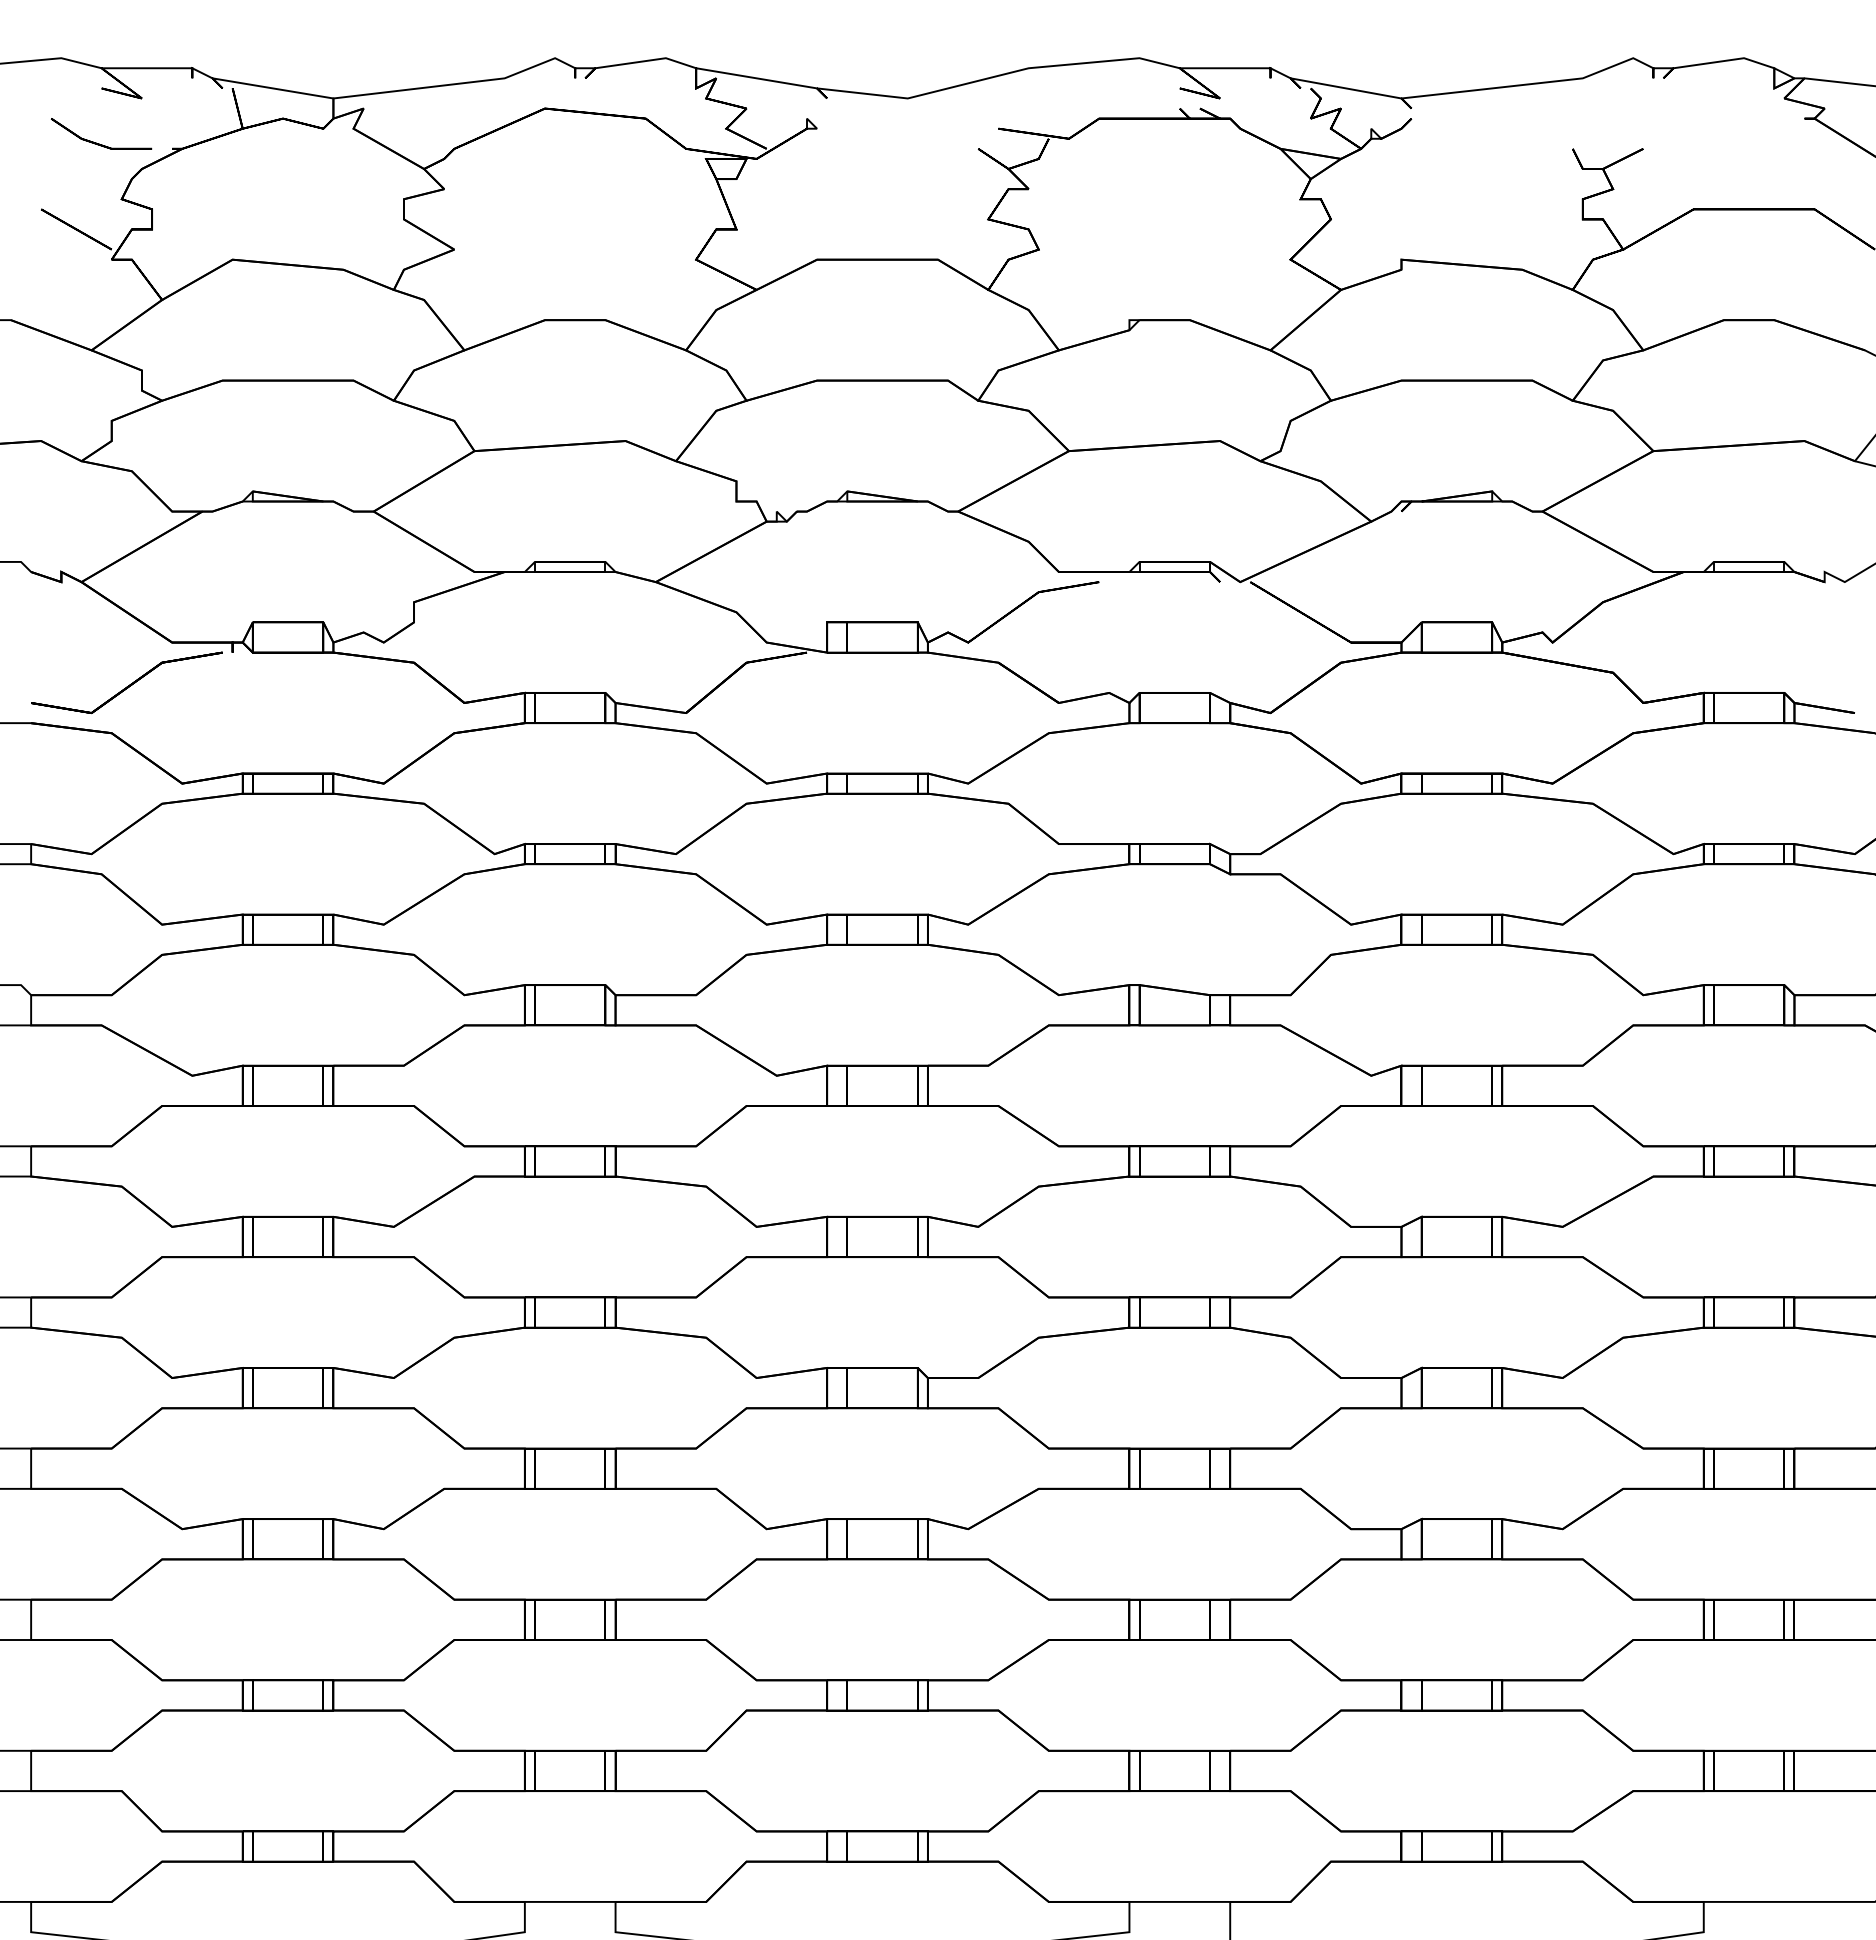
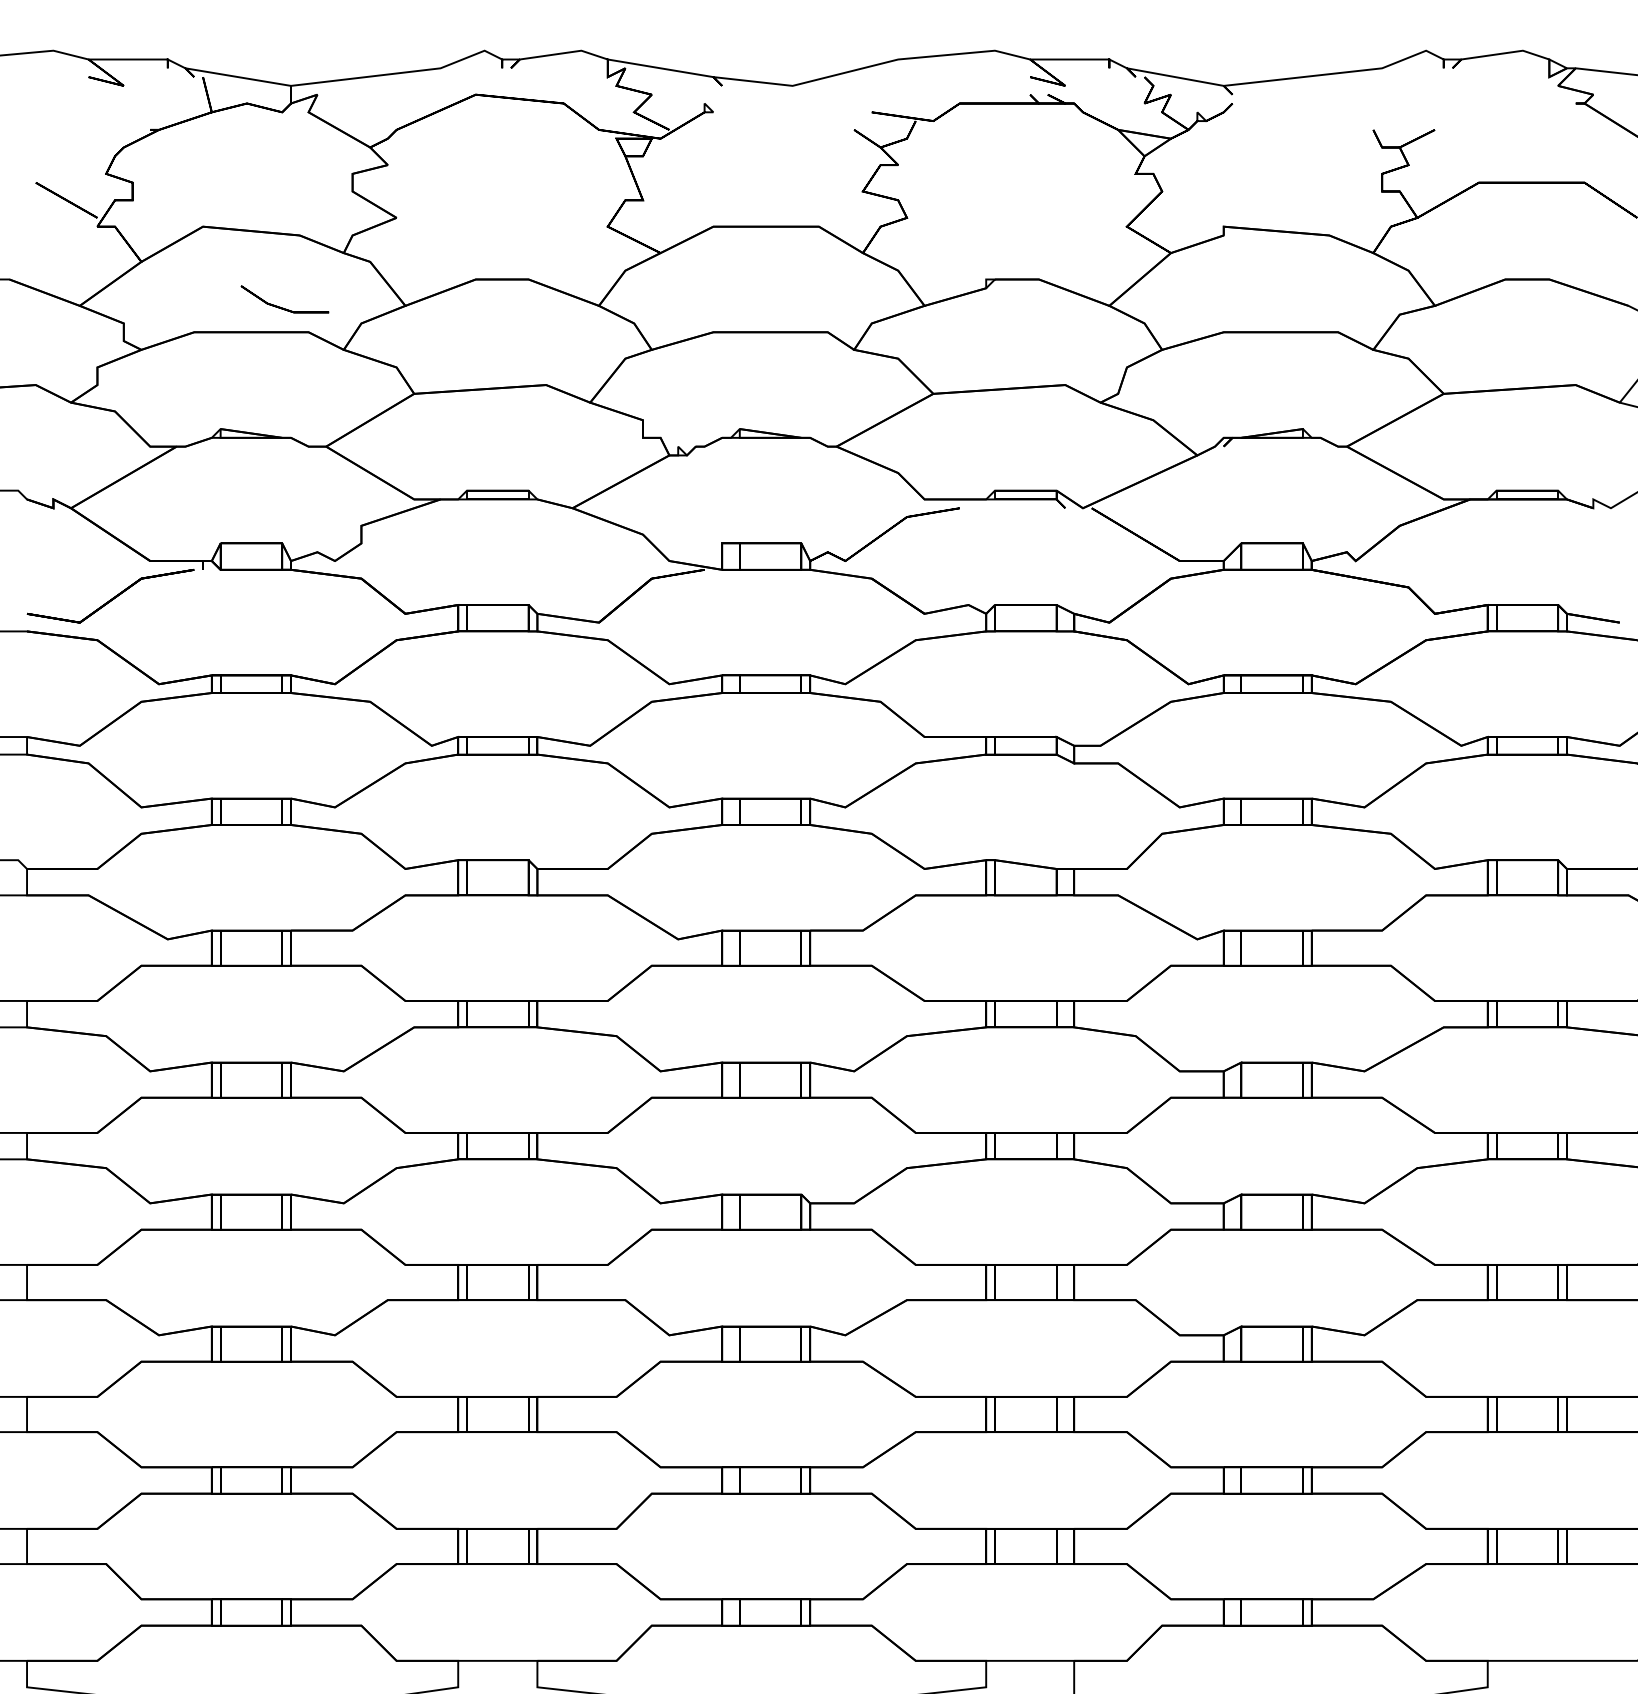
part: (99, 143) -> (283, 307), moved

